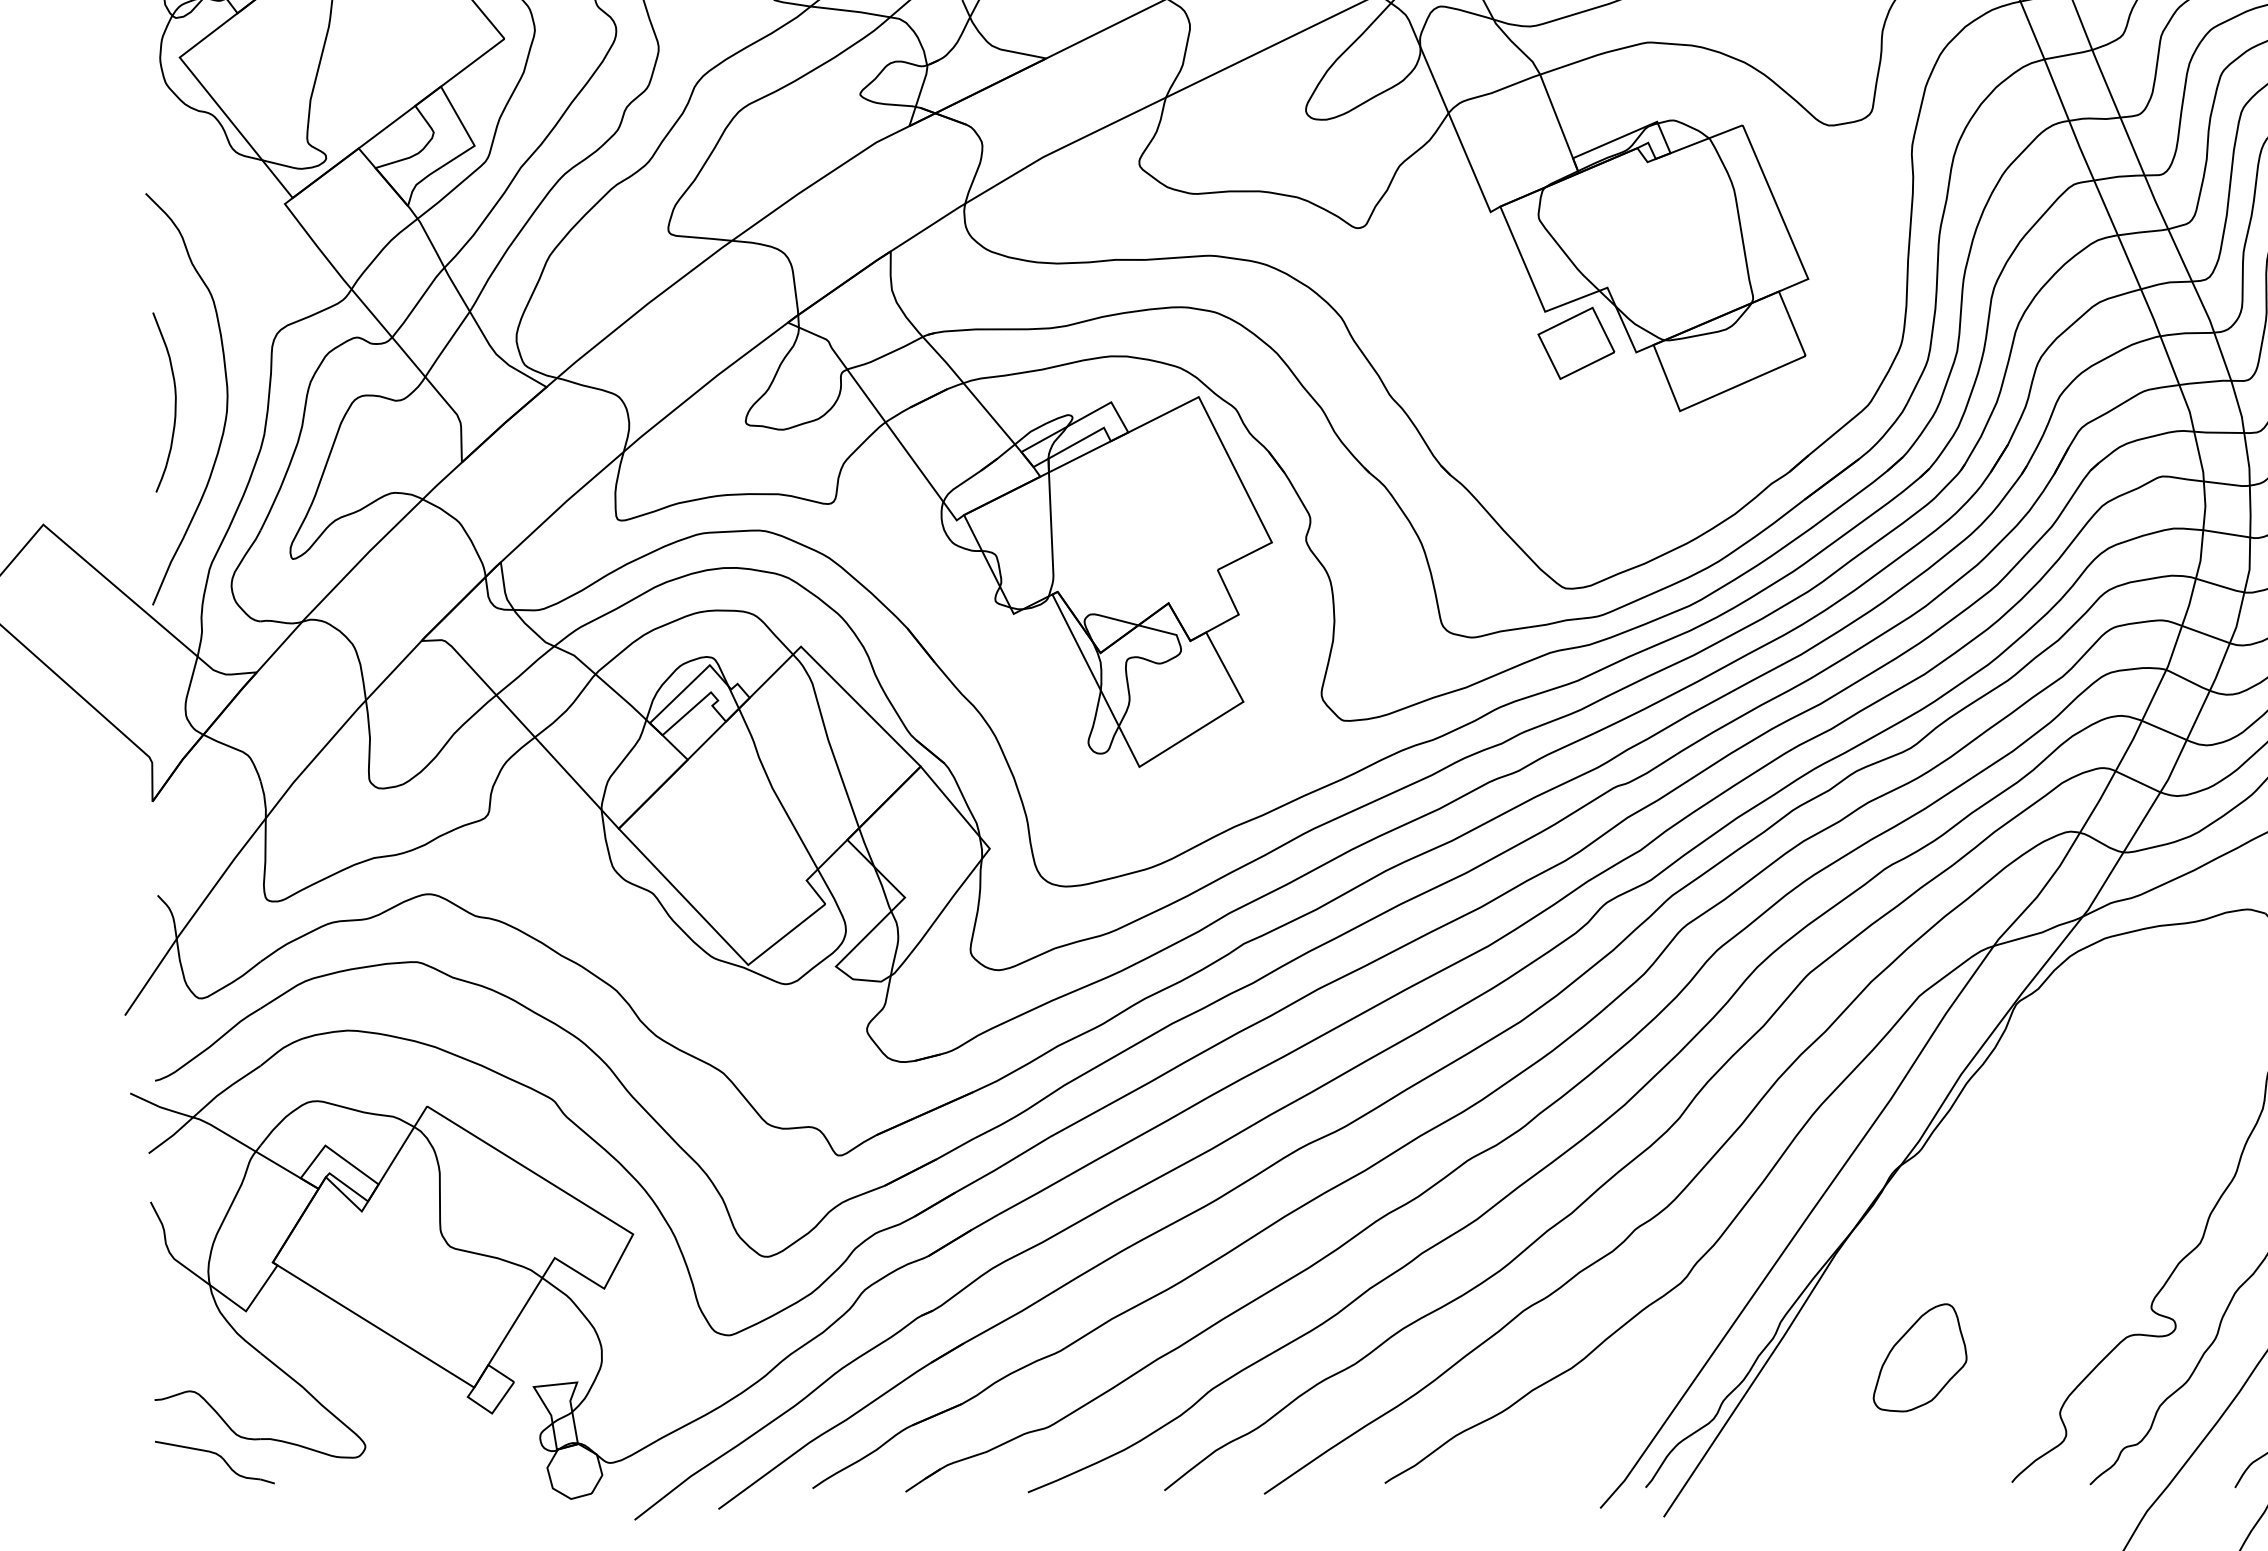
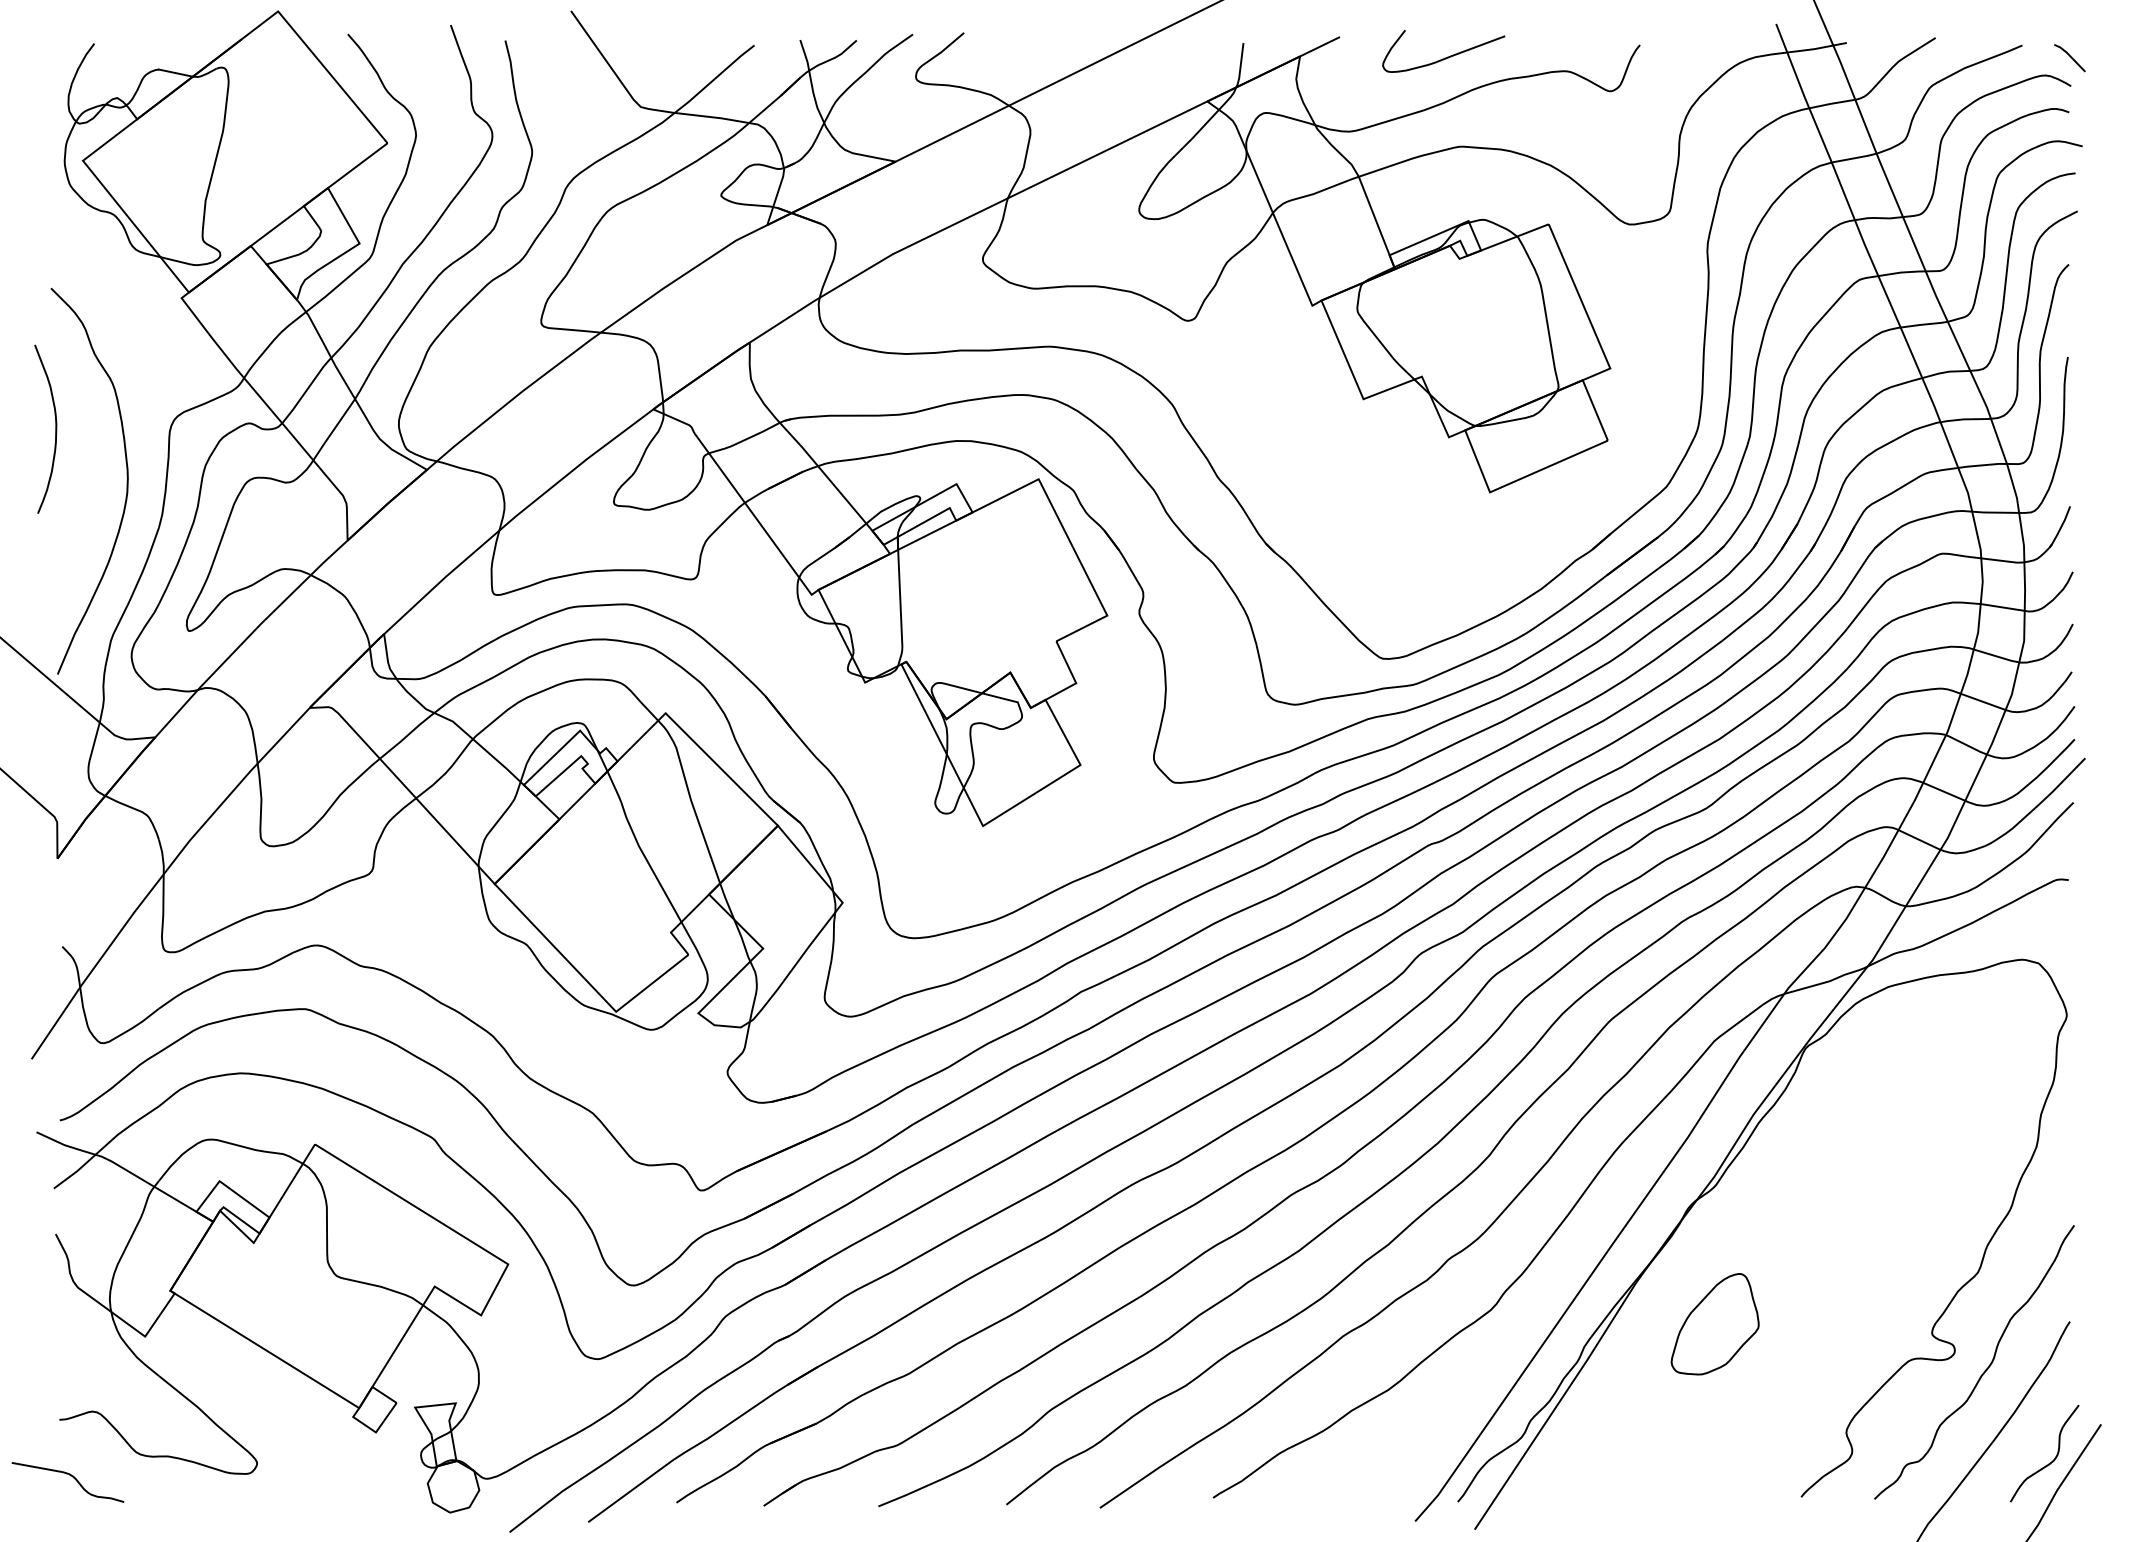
part: (1576, 343) -> (1392, 428), removed
curve: (174, 401) -> (55, 428), moved
part: (1919, 1358) -> (1714, 1324), moved
part: (217, 1456) -> (70, 1476), moved

